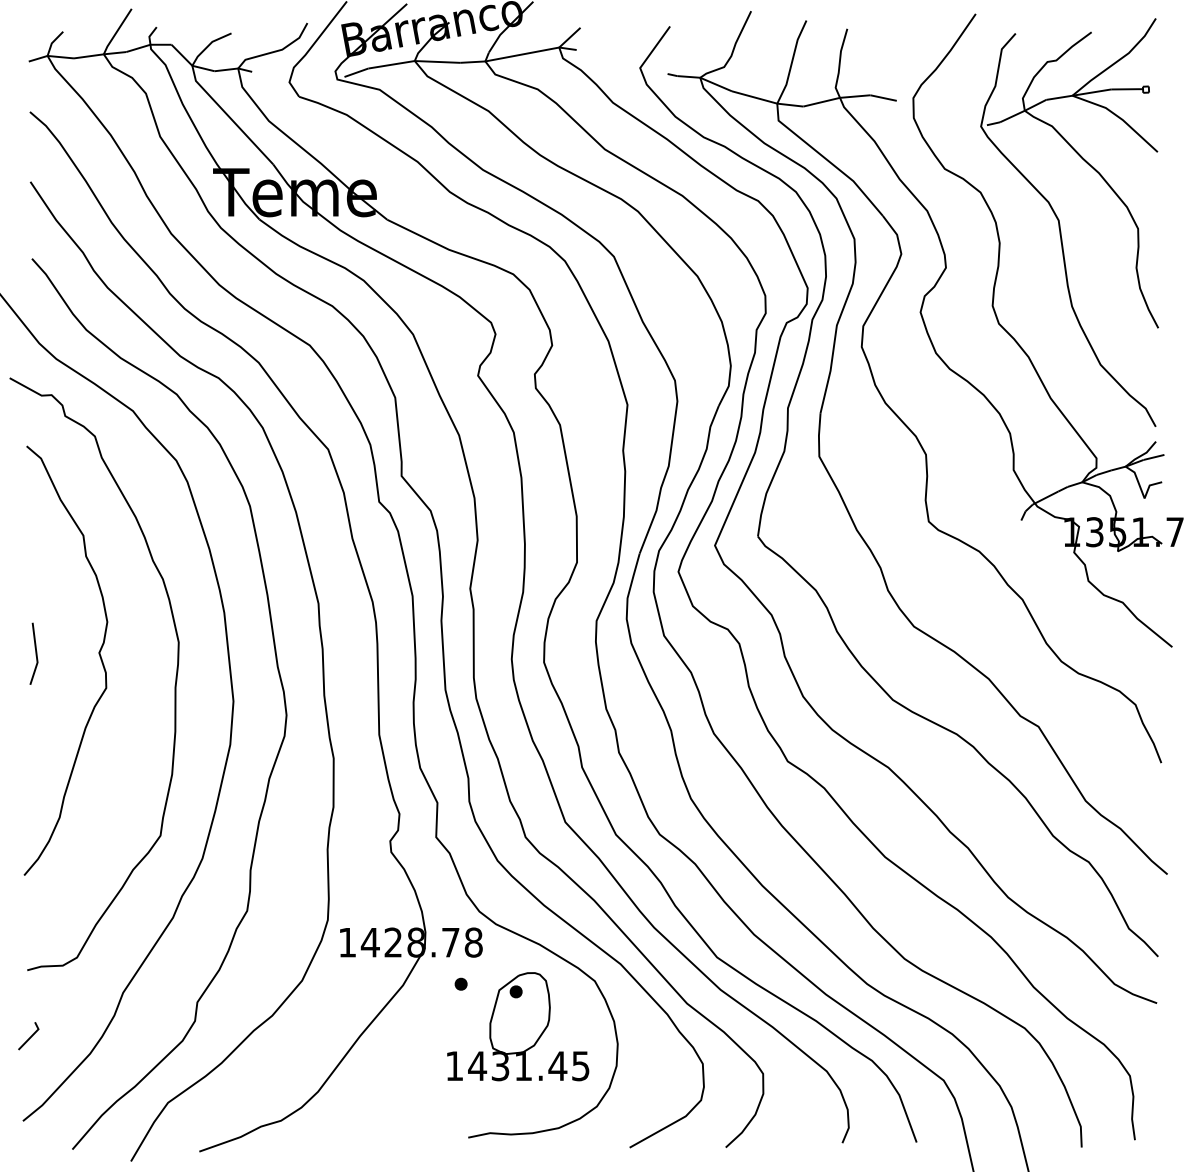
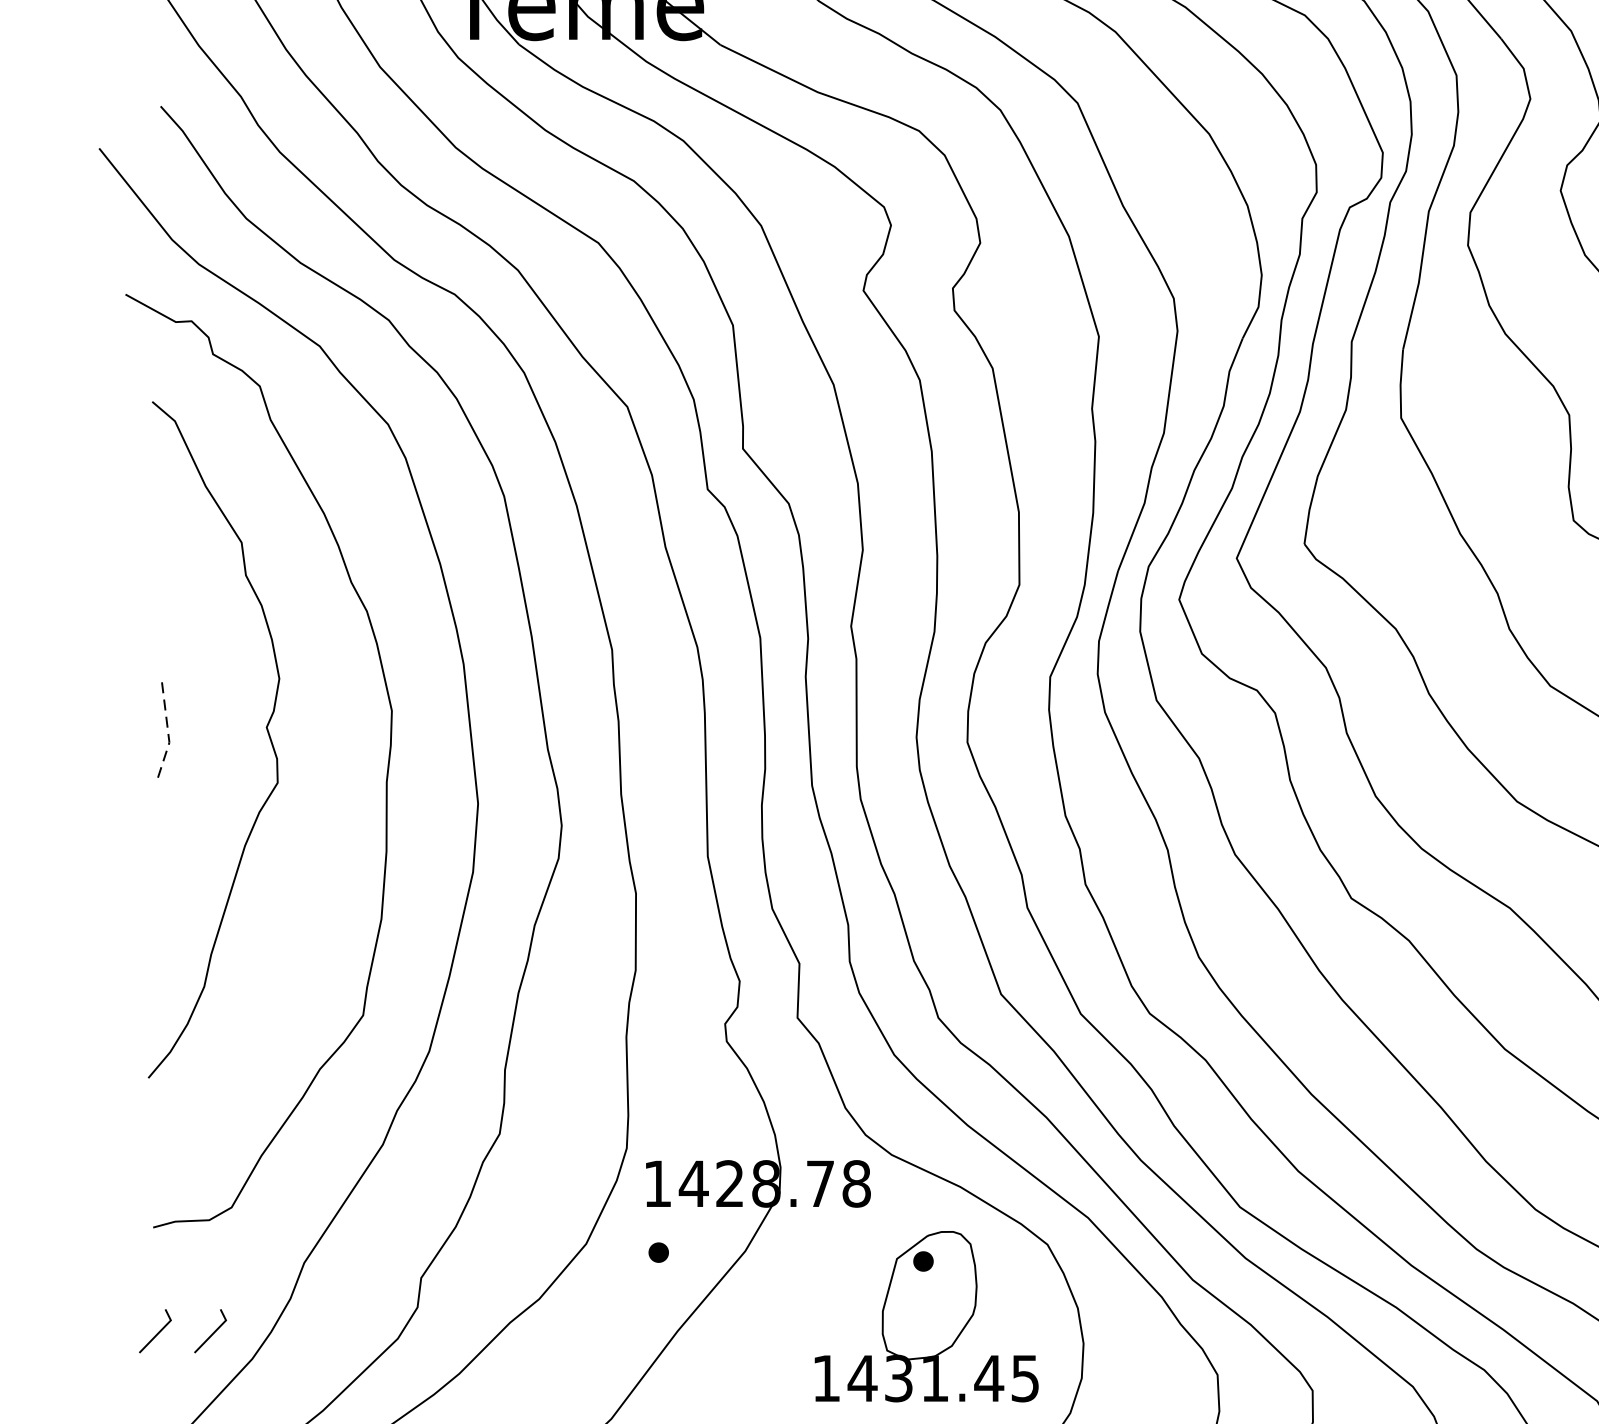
line: (36, 654) -> (167, 729), solid -> dashed
part: (460, 983) -> (657, 1251), moved
line: (64, 1037) -> (211, 1333), added

